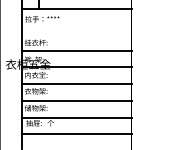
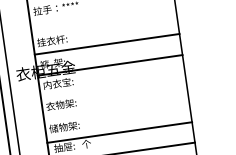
line: (76, 83) -> (113, 86), removed
line: (76, 101) -> (116, 110), removed

